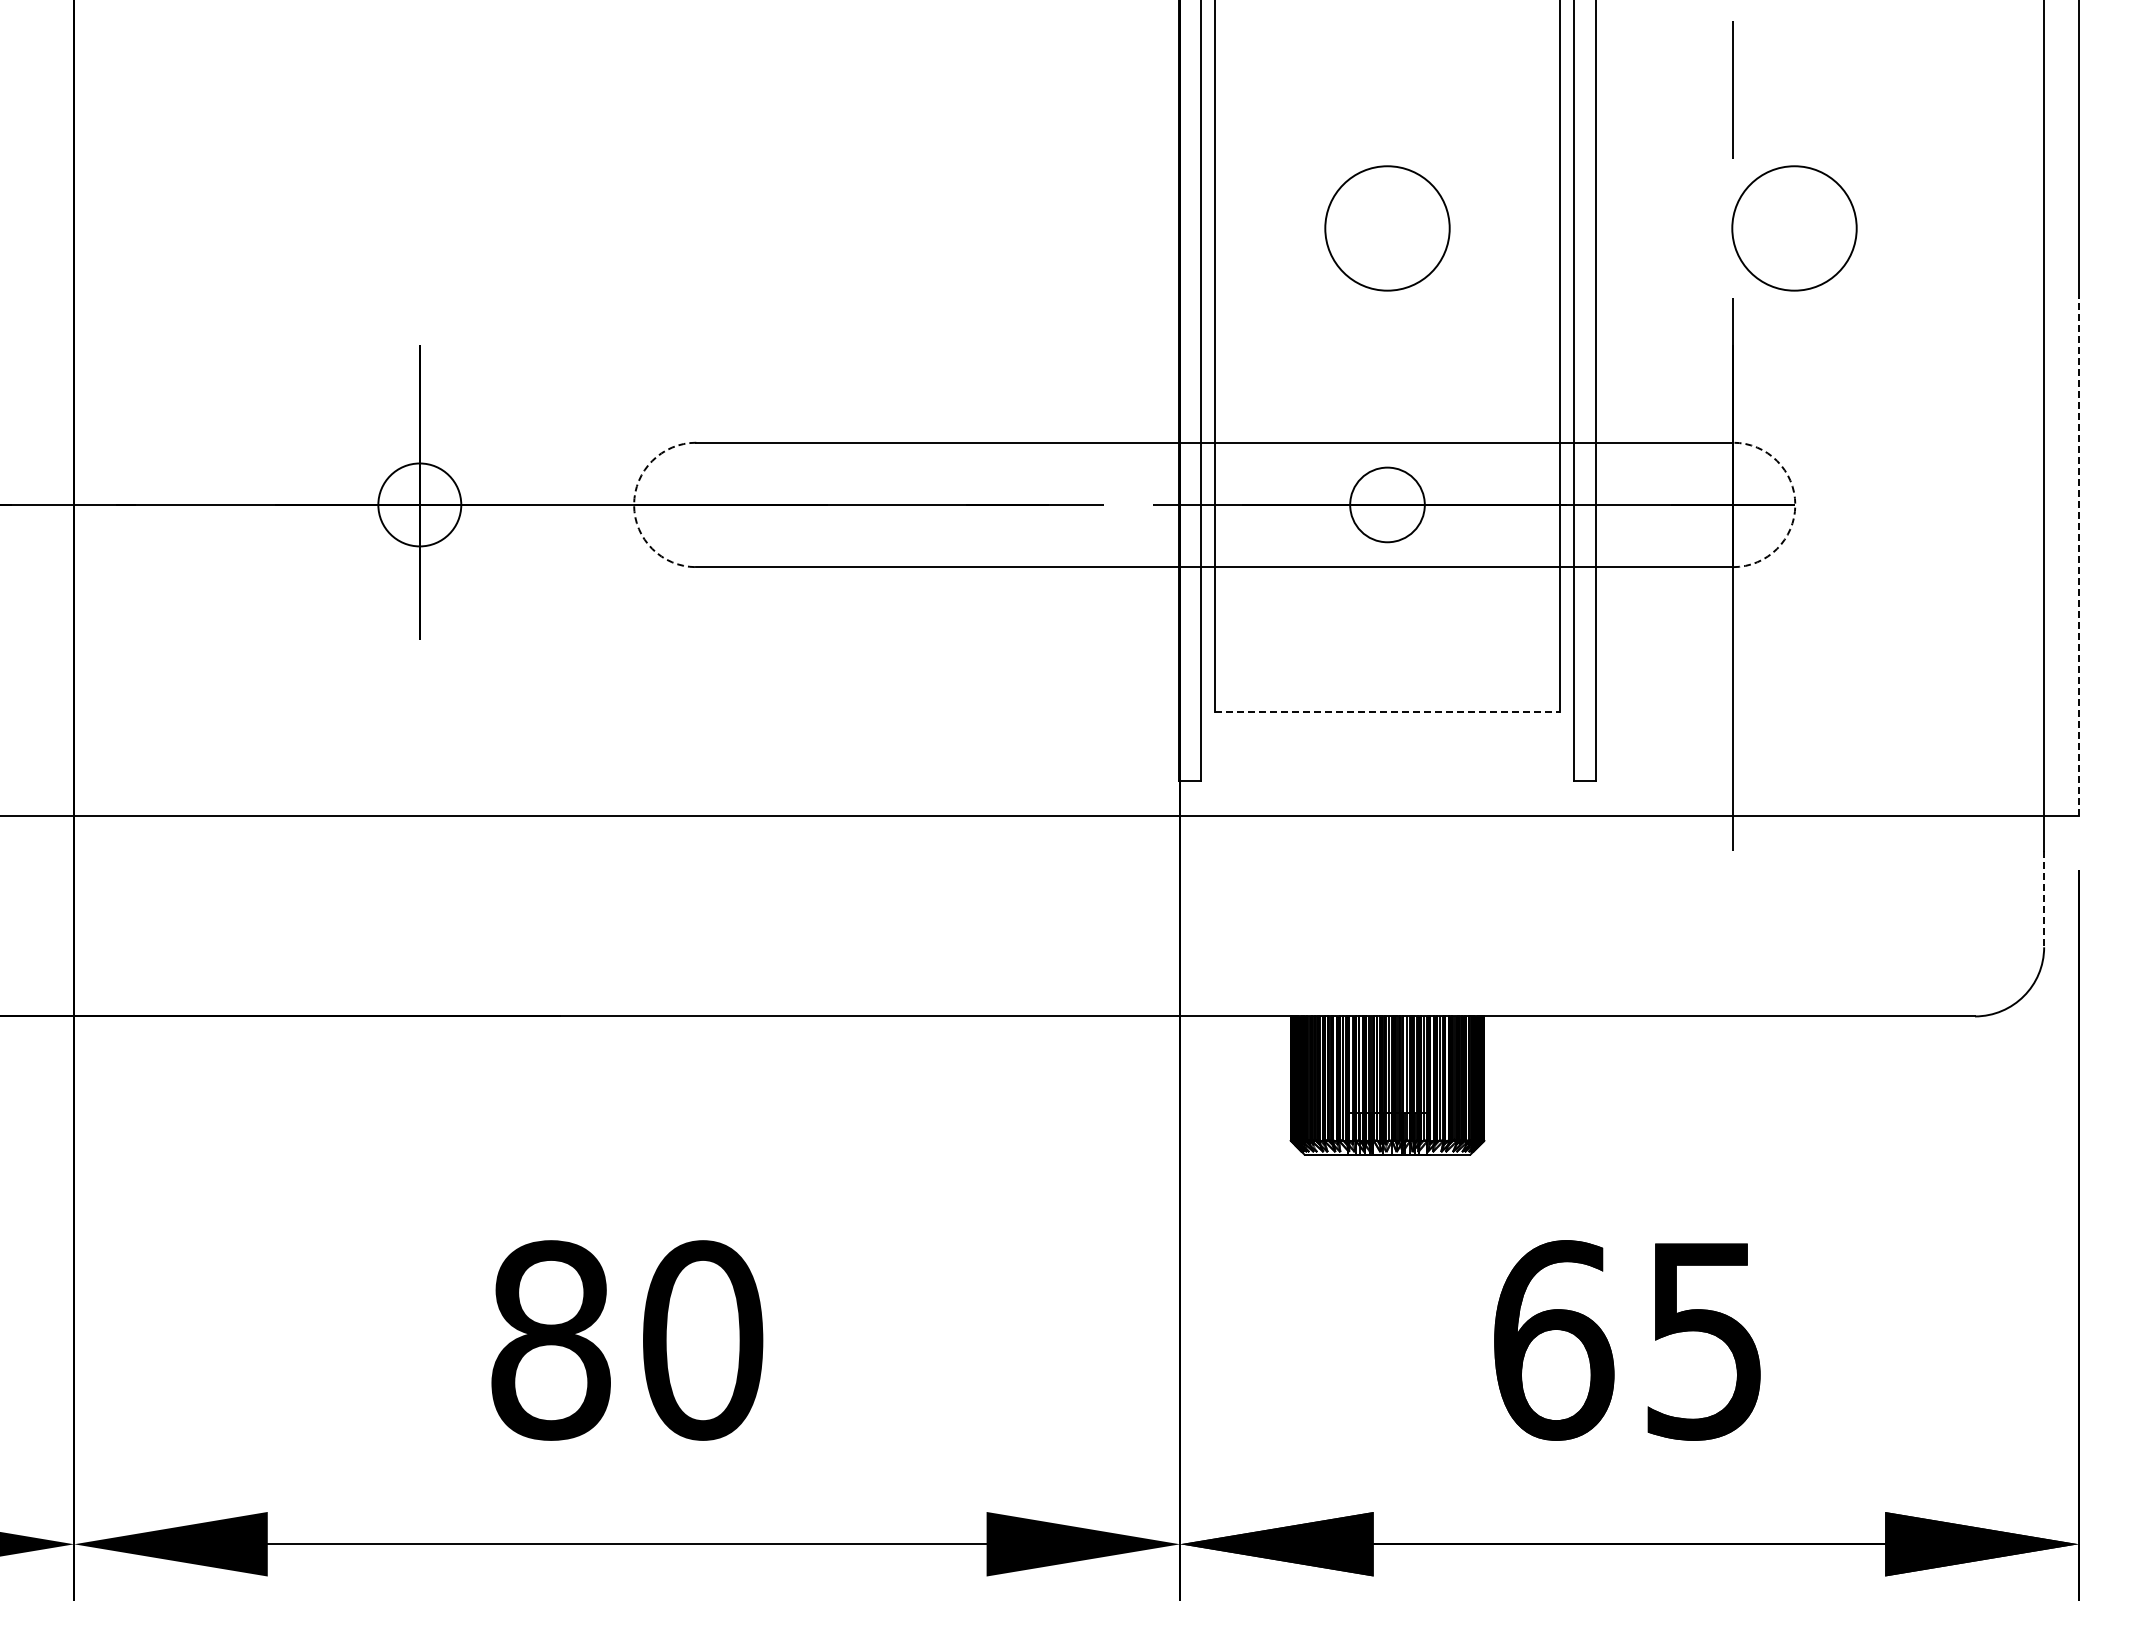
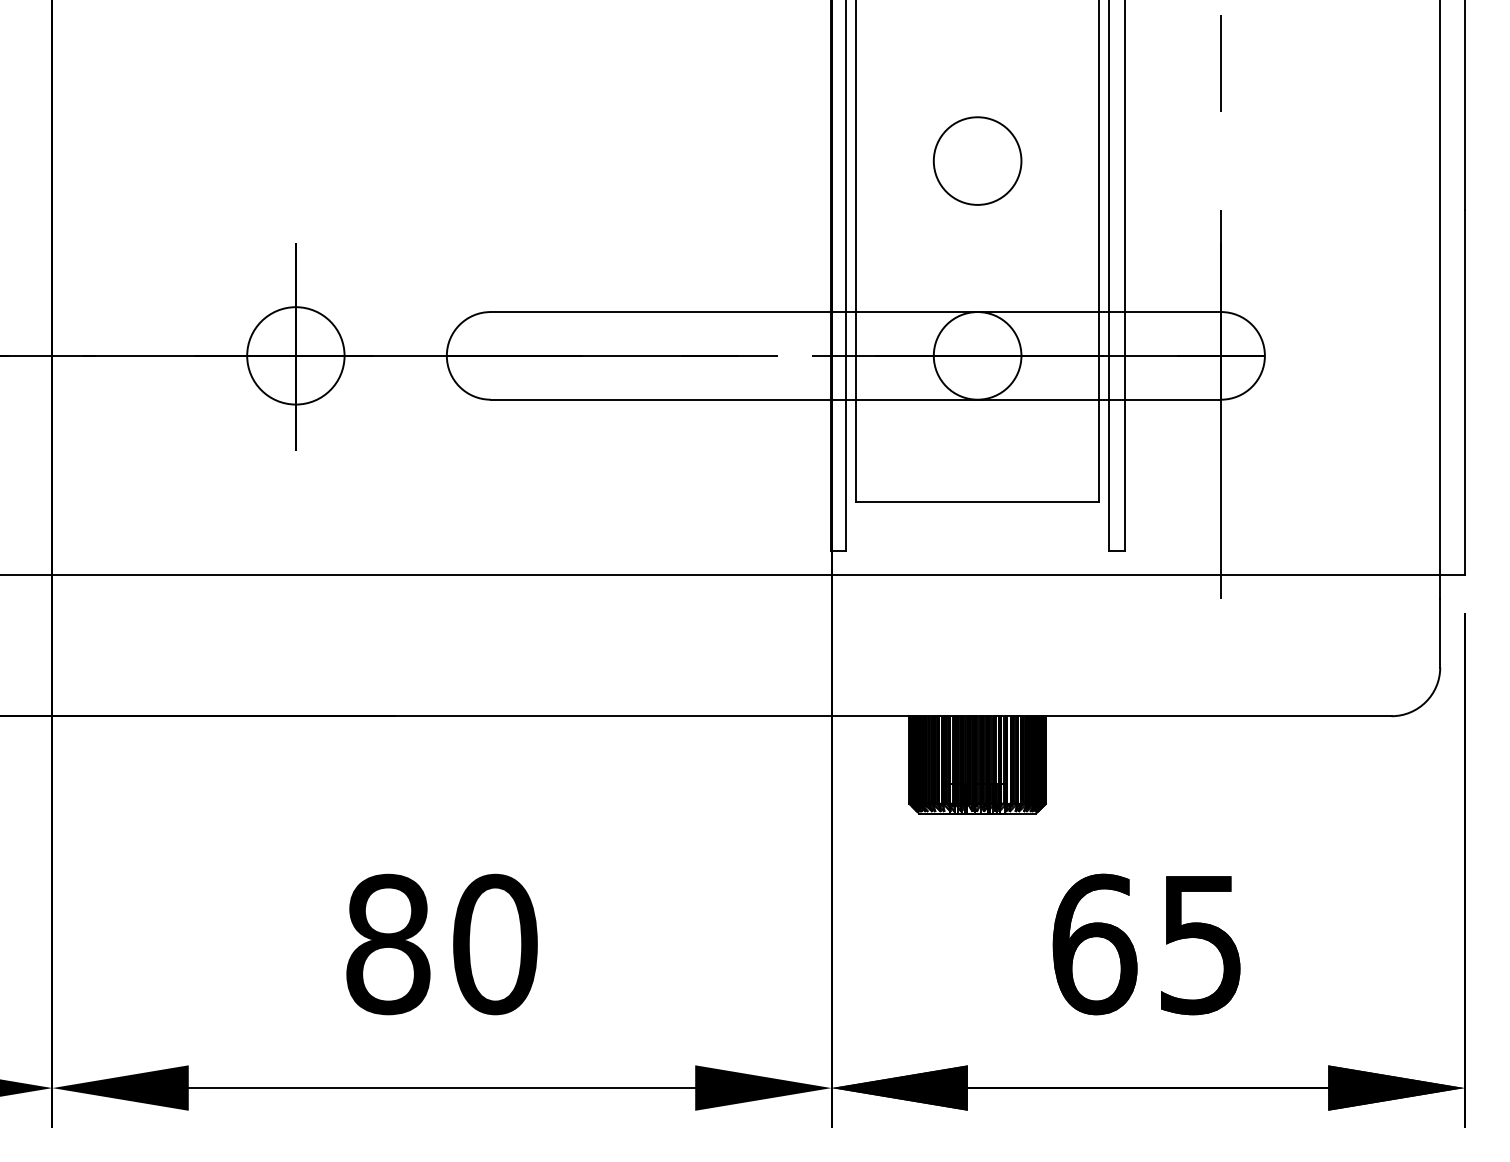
circle: (1794, 228) -> (1264, 161), removed
circle: (419, 504) -> (295, 355), size x1.67
arc: (634, 504) -> (447, 355), dashed -> solid
circle: (1387, 504) -> (977, 355), size x1.67
arc: (1795, 504) -> (1265, 355), dashed -> solid
line: (2078, 556) -> (1464, 392), dashed -> solid
line: (1387, 712) -> (977, 502), dashed -> solid
line: (2044, 899) -> (1440, 633), dashed -> solid

